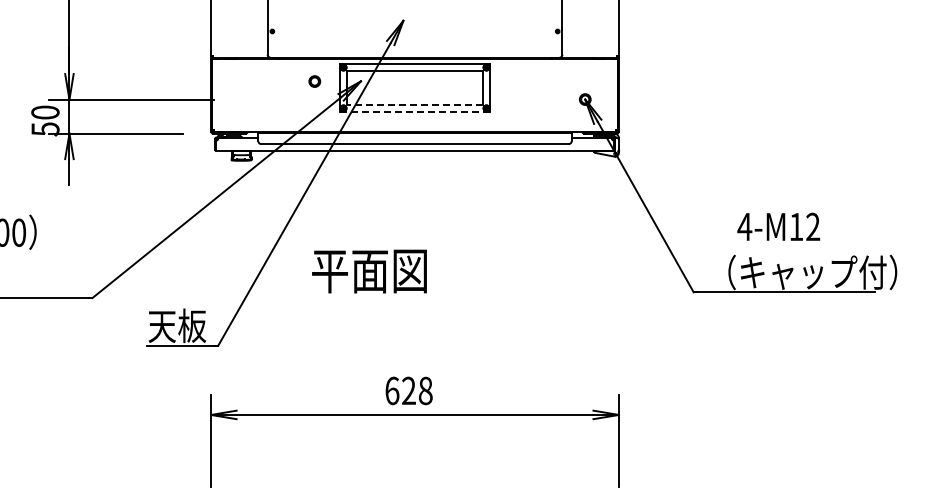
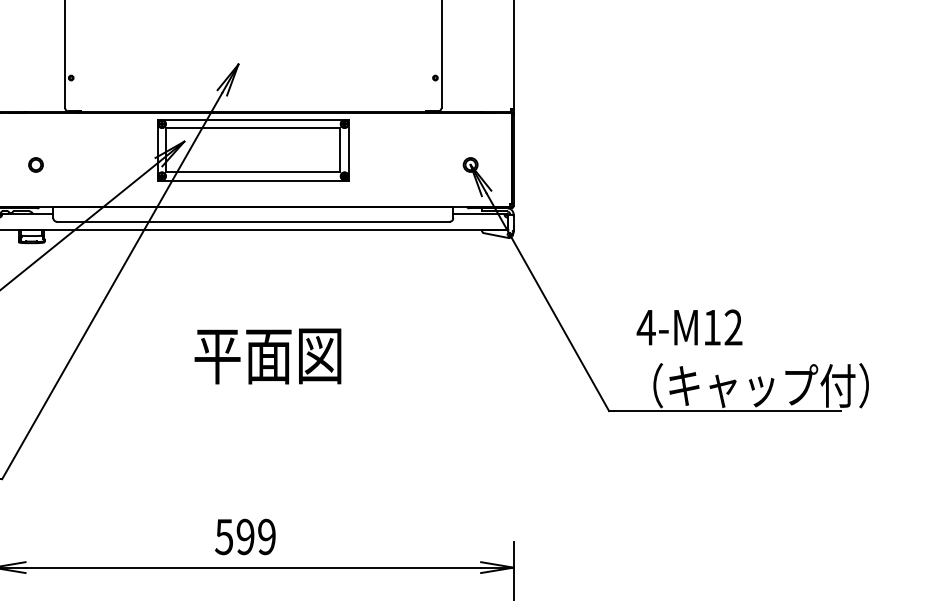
part: (314, 81) -> (35, 164), moved
line: (414, 105) -> (252, 172), dashed -> solid
line: (415, 111) -> (253, 180), dashed -> solid
text: (778, 226) -> (689, 327), moved
text: (369, 271) -> (267, 356), moved
text: (408, 390) -> (244, 536), 628 -> 599

